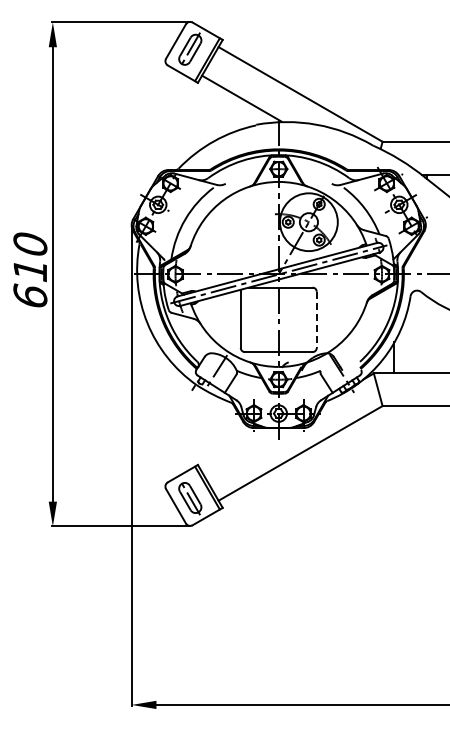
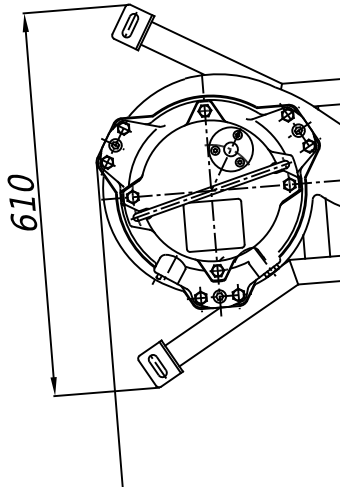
line: (316, 320) -> (242, 223), dashed -> solid
line: (427, 334) -> (327, 227), added
line: (240, 449) -> (192, 326), added

